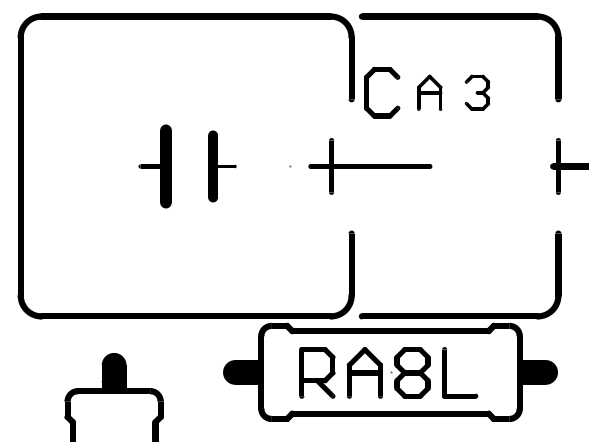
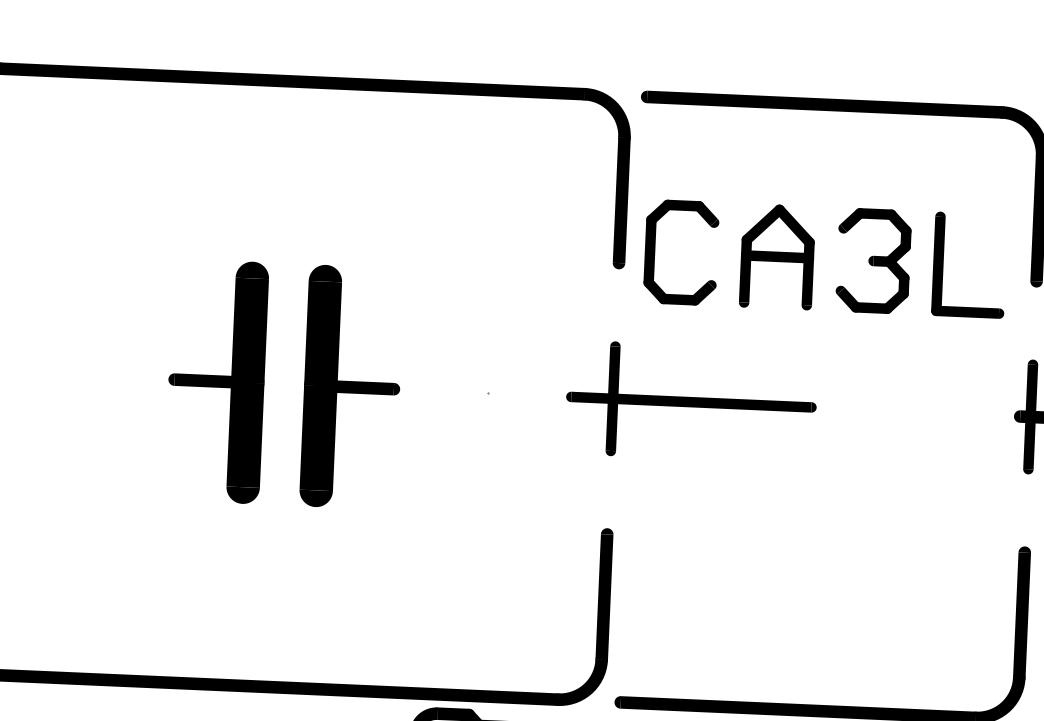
part: (429, 92) -> (776, 256), size x1.43
part: (477, 92) -> (873, 260), size x1.43
part: (511, 92) -> (942, 263), added
part: (154, 166) -> (215, 381), size x1.43
part: (222, 166) -> (352, 387), size x1.67
part: (370, 166) -> (691, 402), moved

